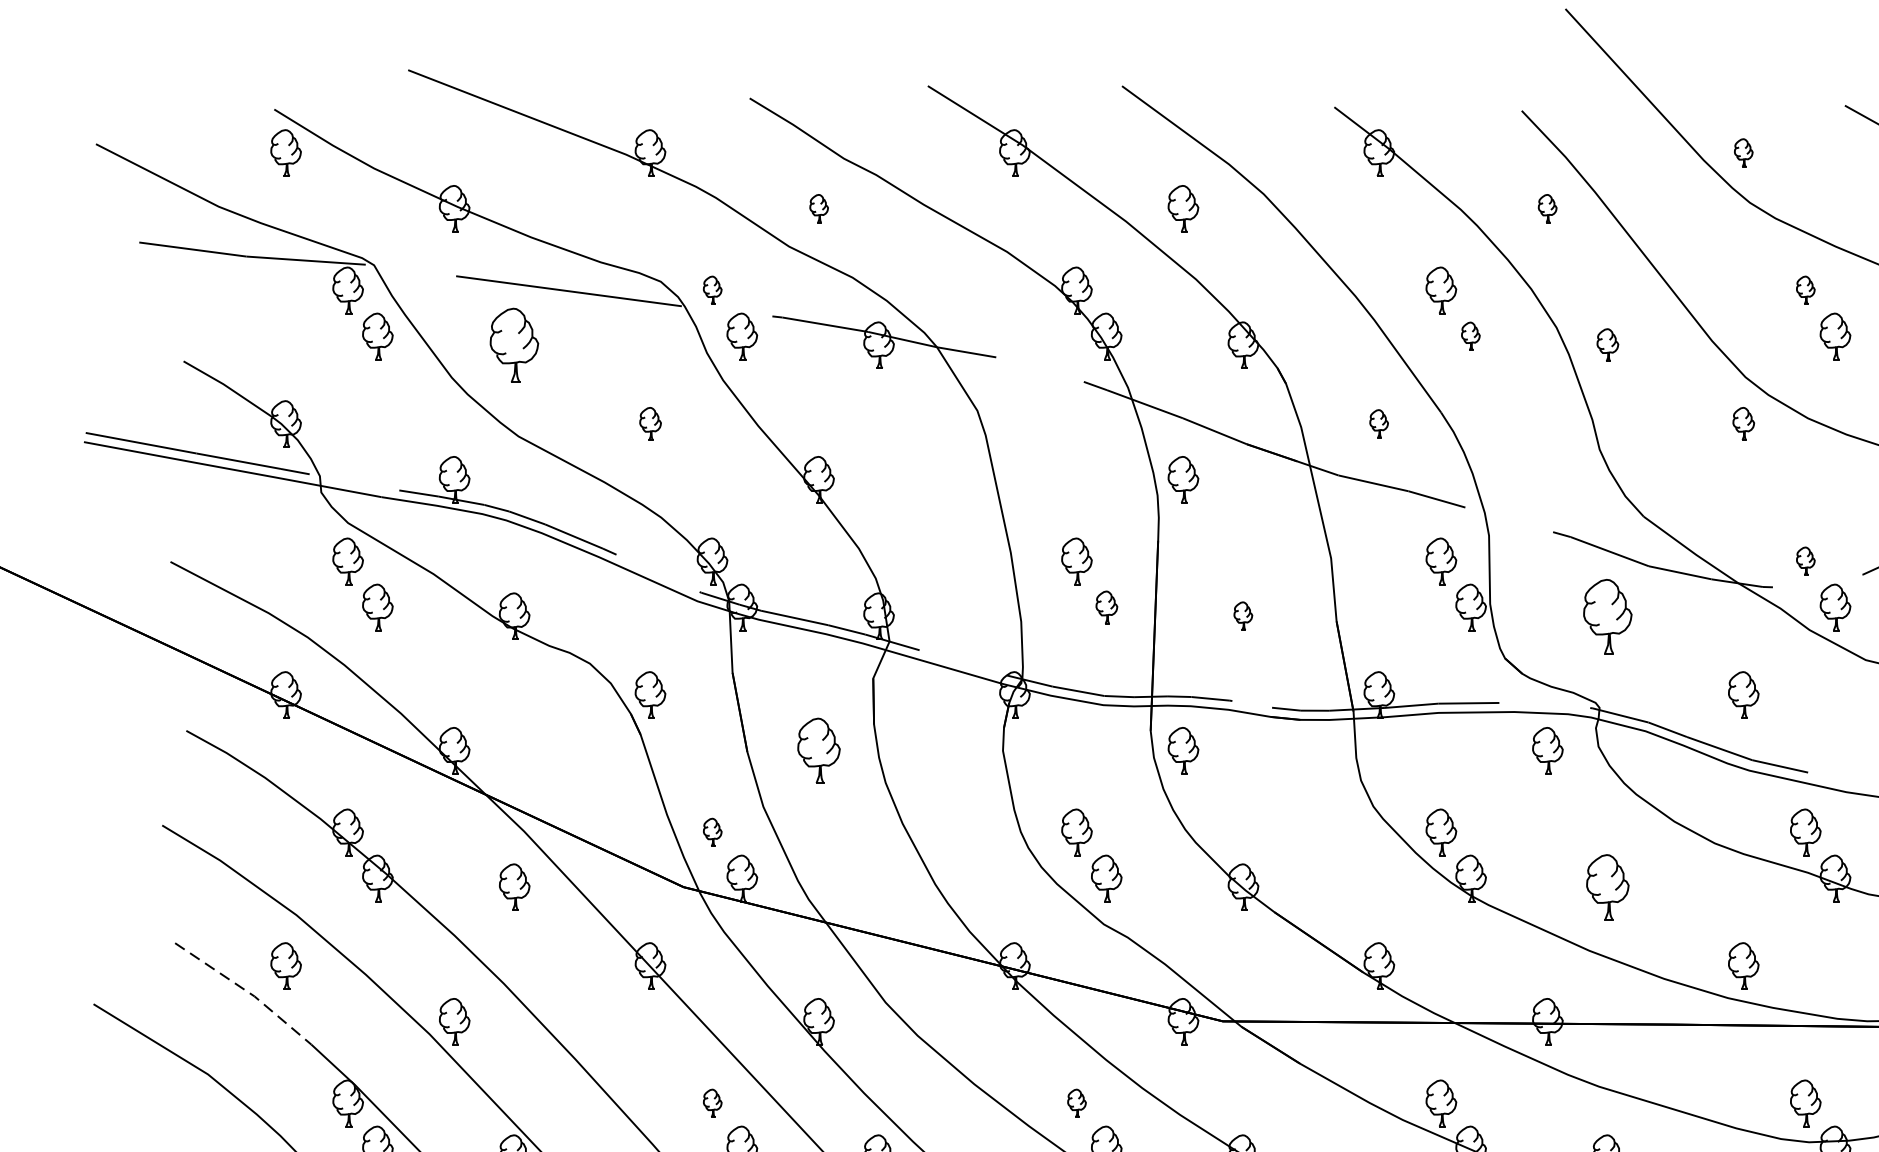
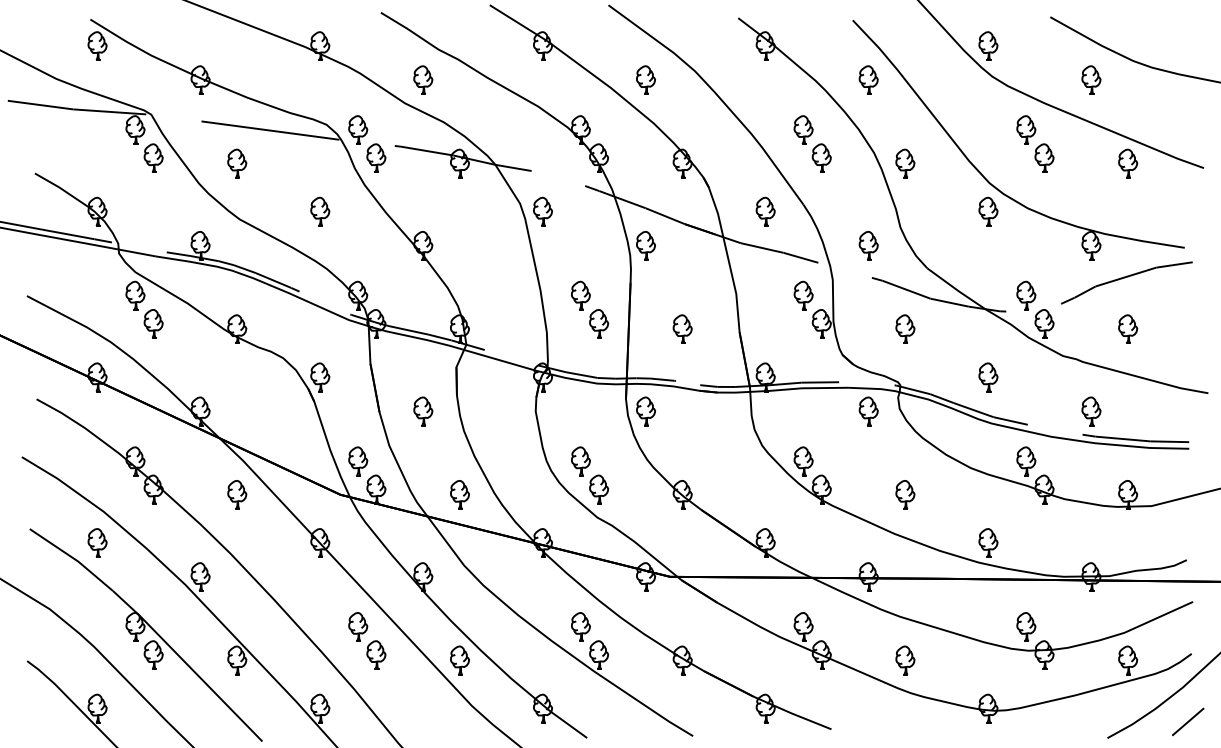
part: (1743, 151) -> (988, 45), size x1.67
part: (819, 207) -> (423, 79), size x1.67
part: (1547, 207) -> (868, 79), size x1.67
part: (713, 289) -> (358, 129), size x1.67
part: (1805, 289) -> (1026, 129), size x1.67
part: (1470, 335) -> (821, 157), size x1.67
part: (515, 345) -> (237, 163), size x0.62
part: (1608, 345) -> (905, 163), size x1.43
part: (650, 423) -> (320, 211), size x1.43
part: (1014, 423) -> (542, 211), added
part: (1378, 423) -> (765, 211), size x1.67
part: (1743, 423) -> (988, 211), size x1.43
part: (1547, 479) -> (868, 245), added
part: (1805, 561) -> (1026, 295), size x1.67
part: (1107, 606) -> (599, 323), size x1.43
part: (1243, 615) -> (682, 328), size x1.67
part: (1608, 615) -> (905, 328), size x0.62
part: (819, 750) -> (423, 411), size x0.71
part: (713, 832) -> (358, 461), size x1.67
part: (878, 886) -> (459, 494), added
part: (1608, 886) -> (905, 494), size x0.71
line: (246, 991) -> (73, 558), dashed -> solid
part: (713, 1102) -> (358, 626), size x1.67
part: (1076, 1102) -> (580, 626), size x1.67

